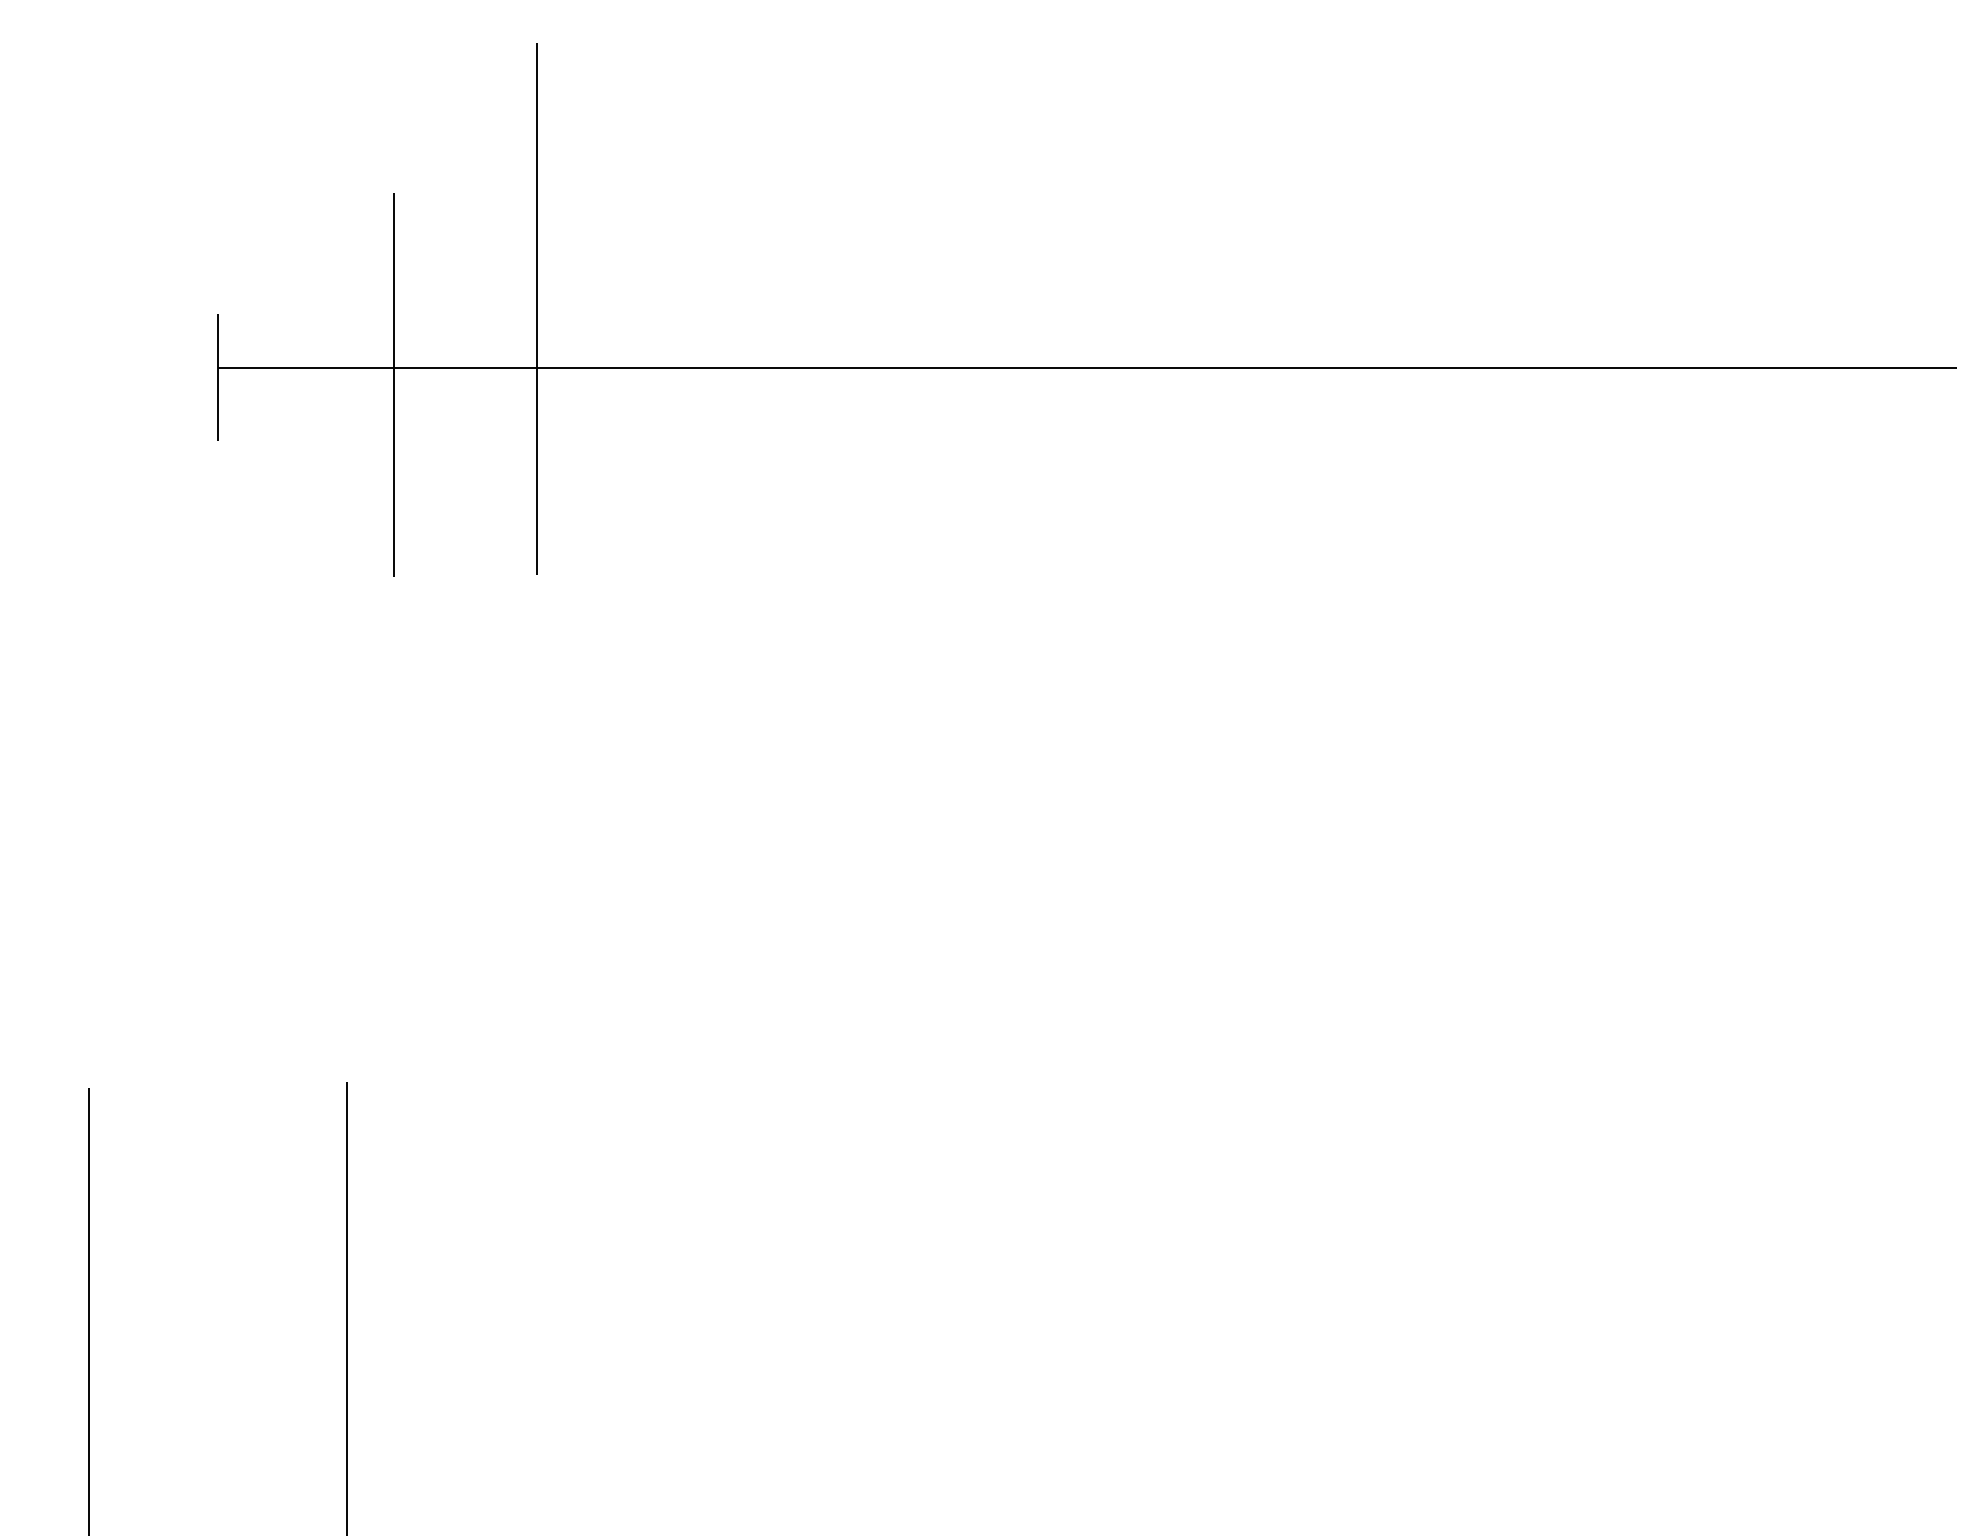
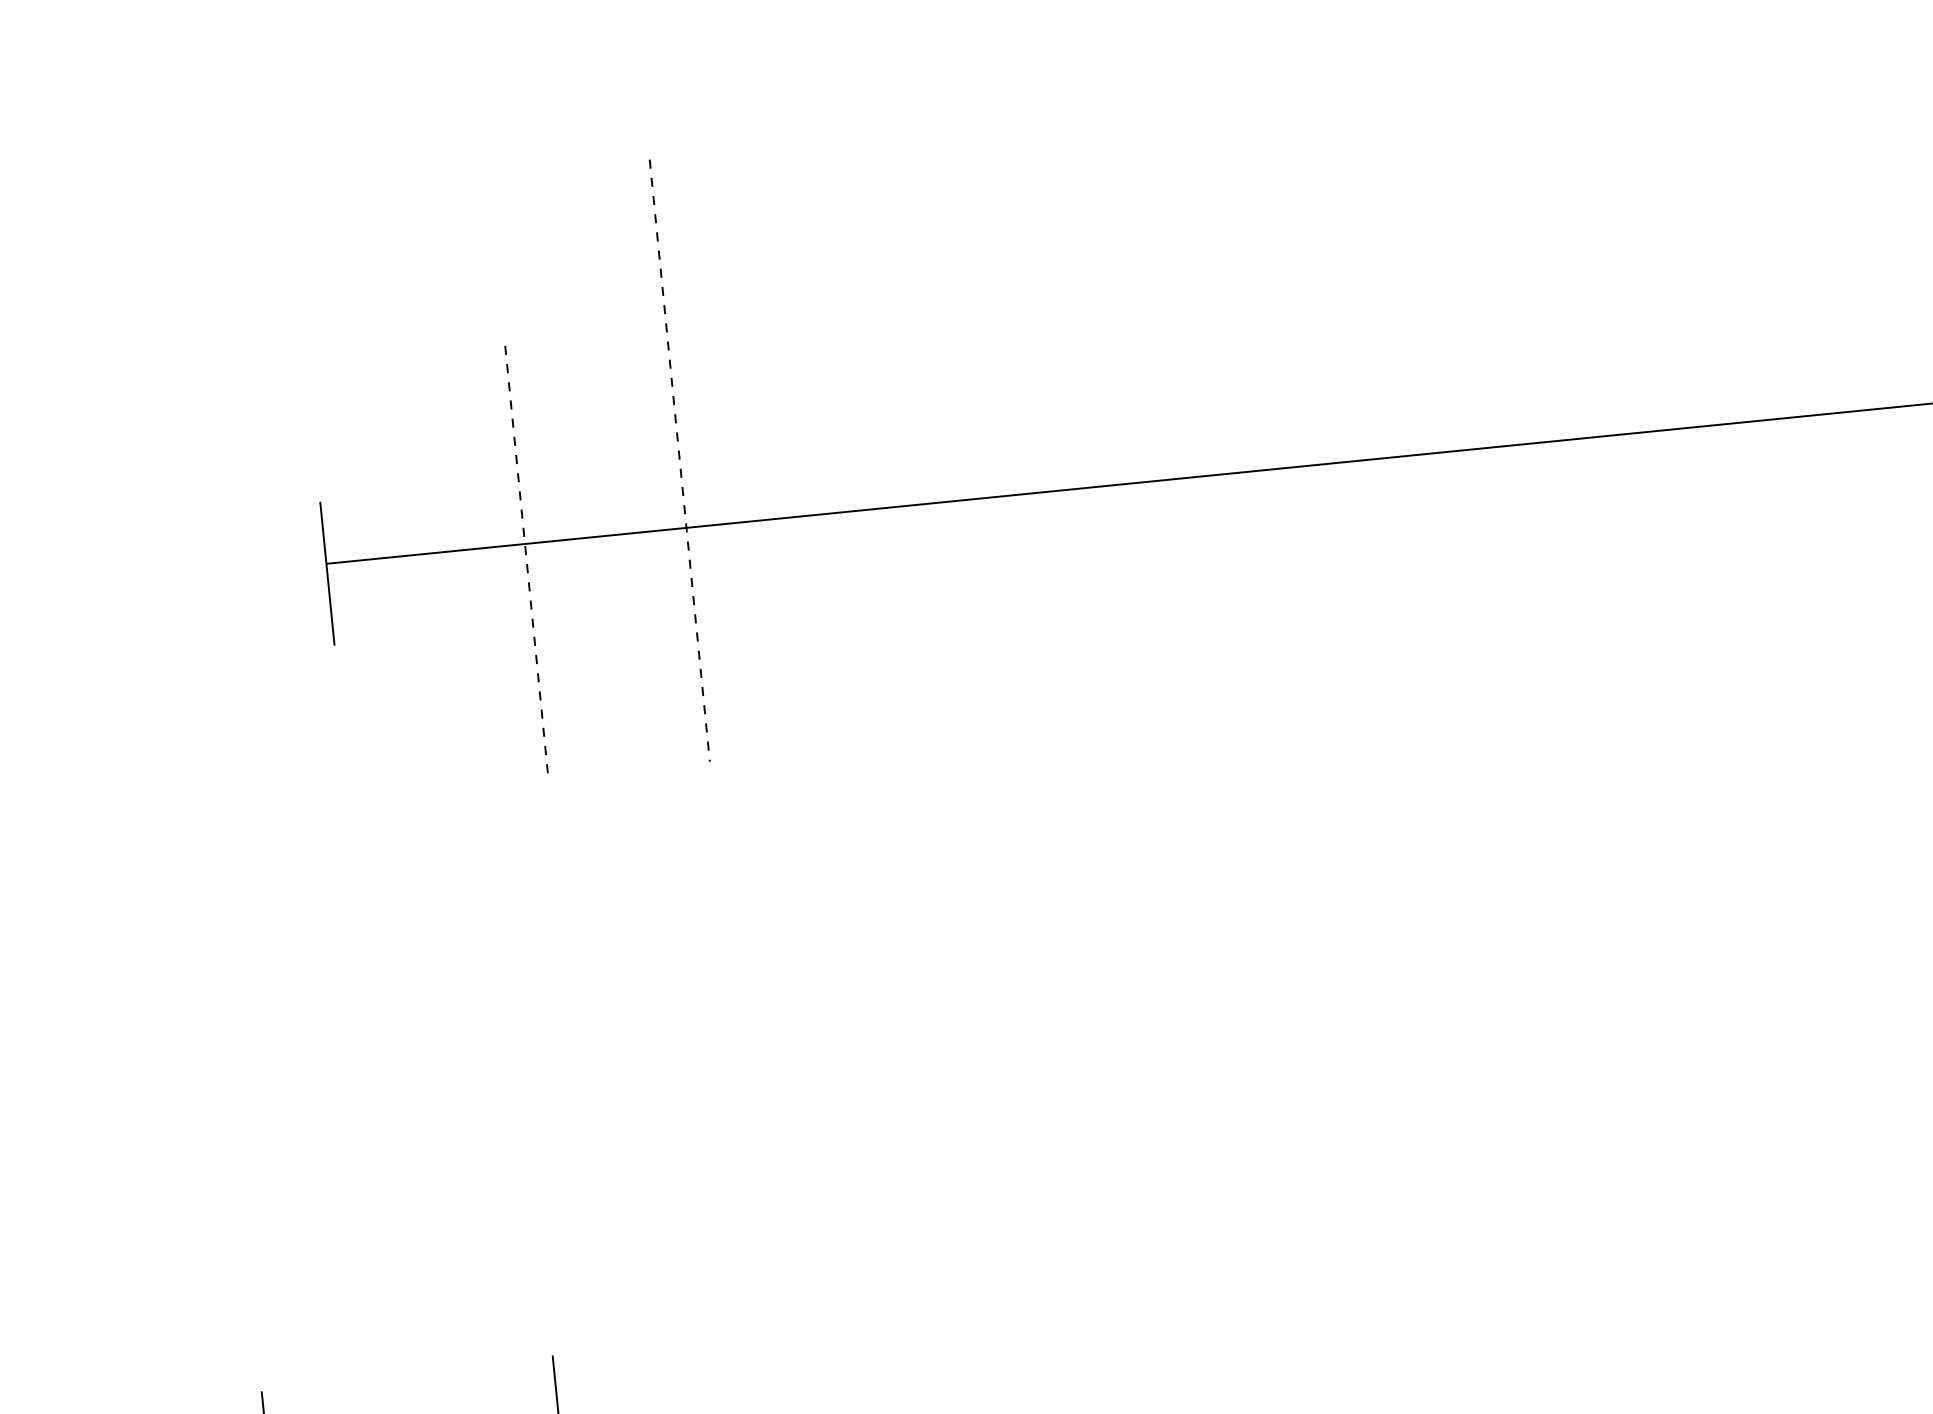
line: (536, 309) -> (679, 461), solid -> dashed
line: (393, 385) -> (526, 563), solid -> dashed

